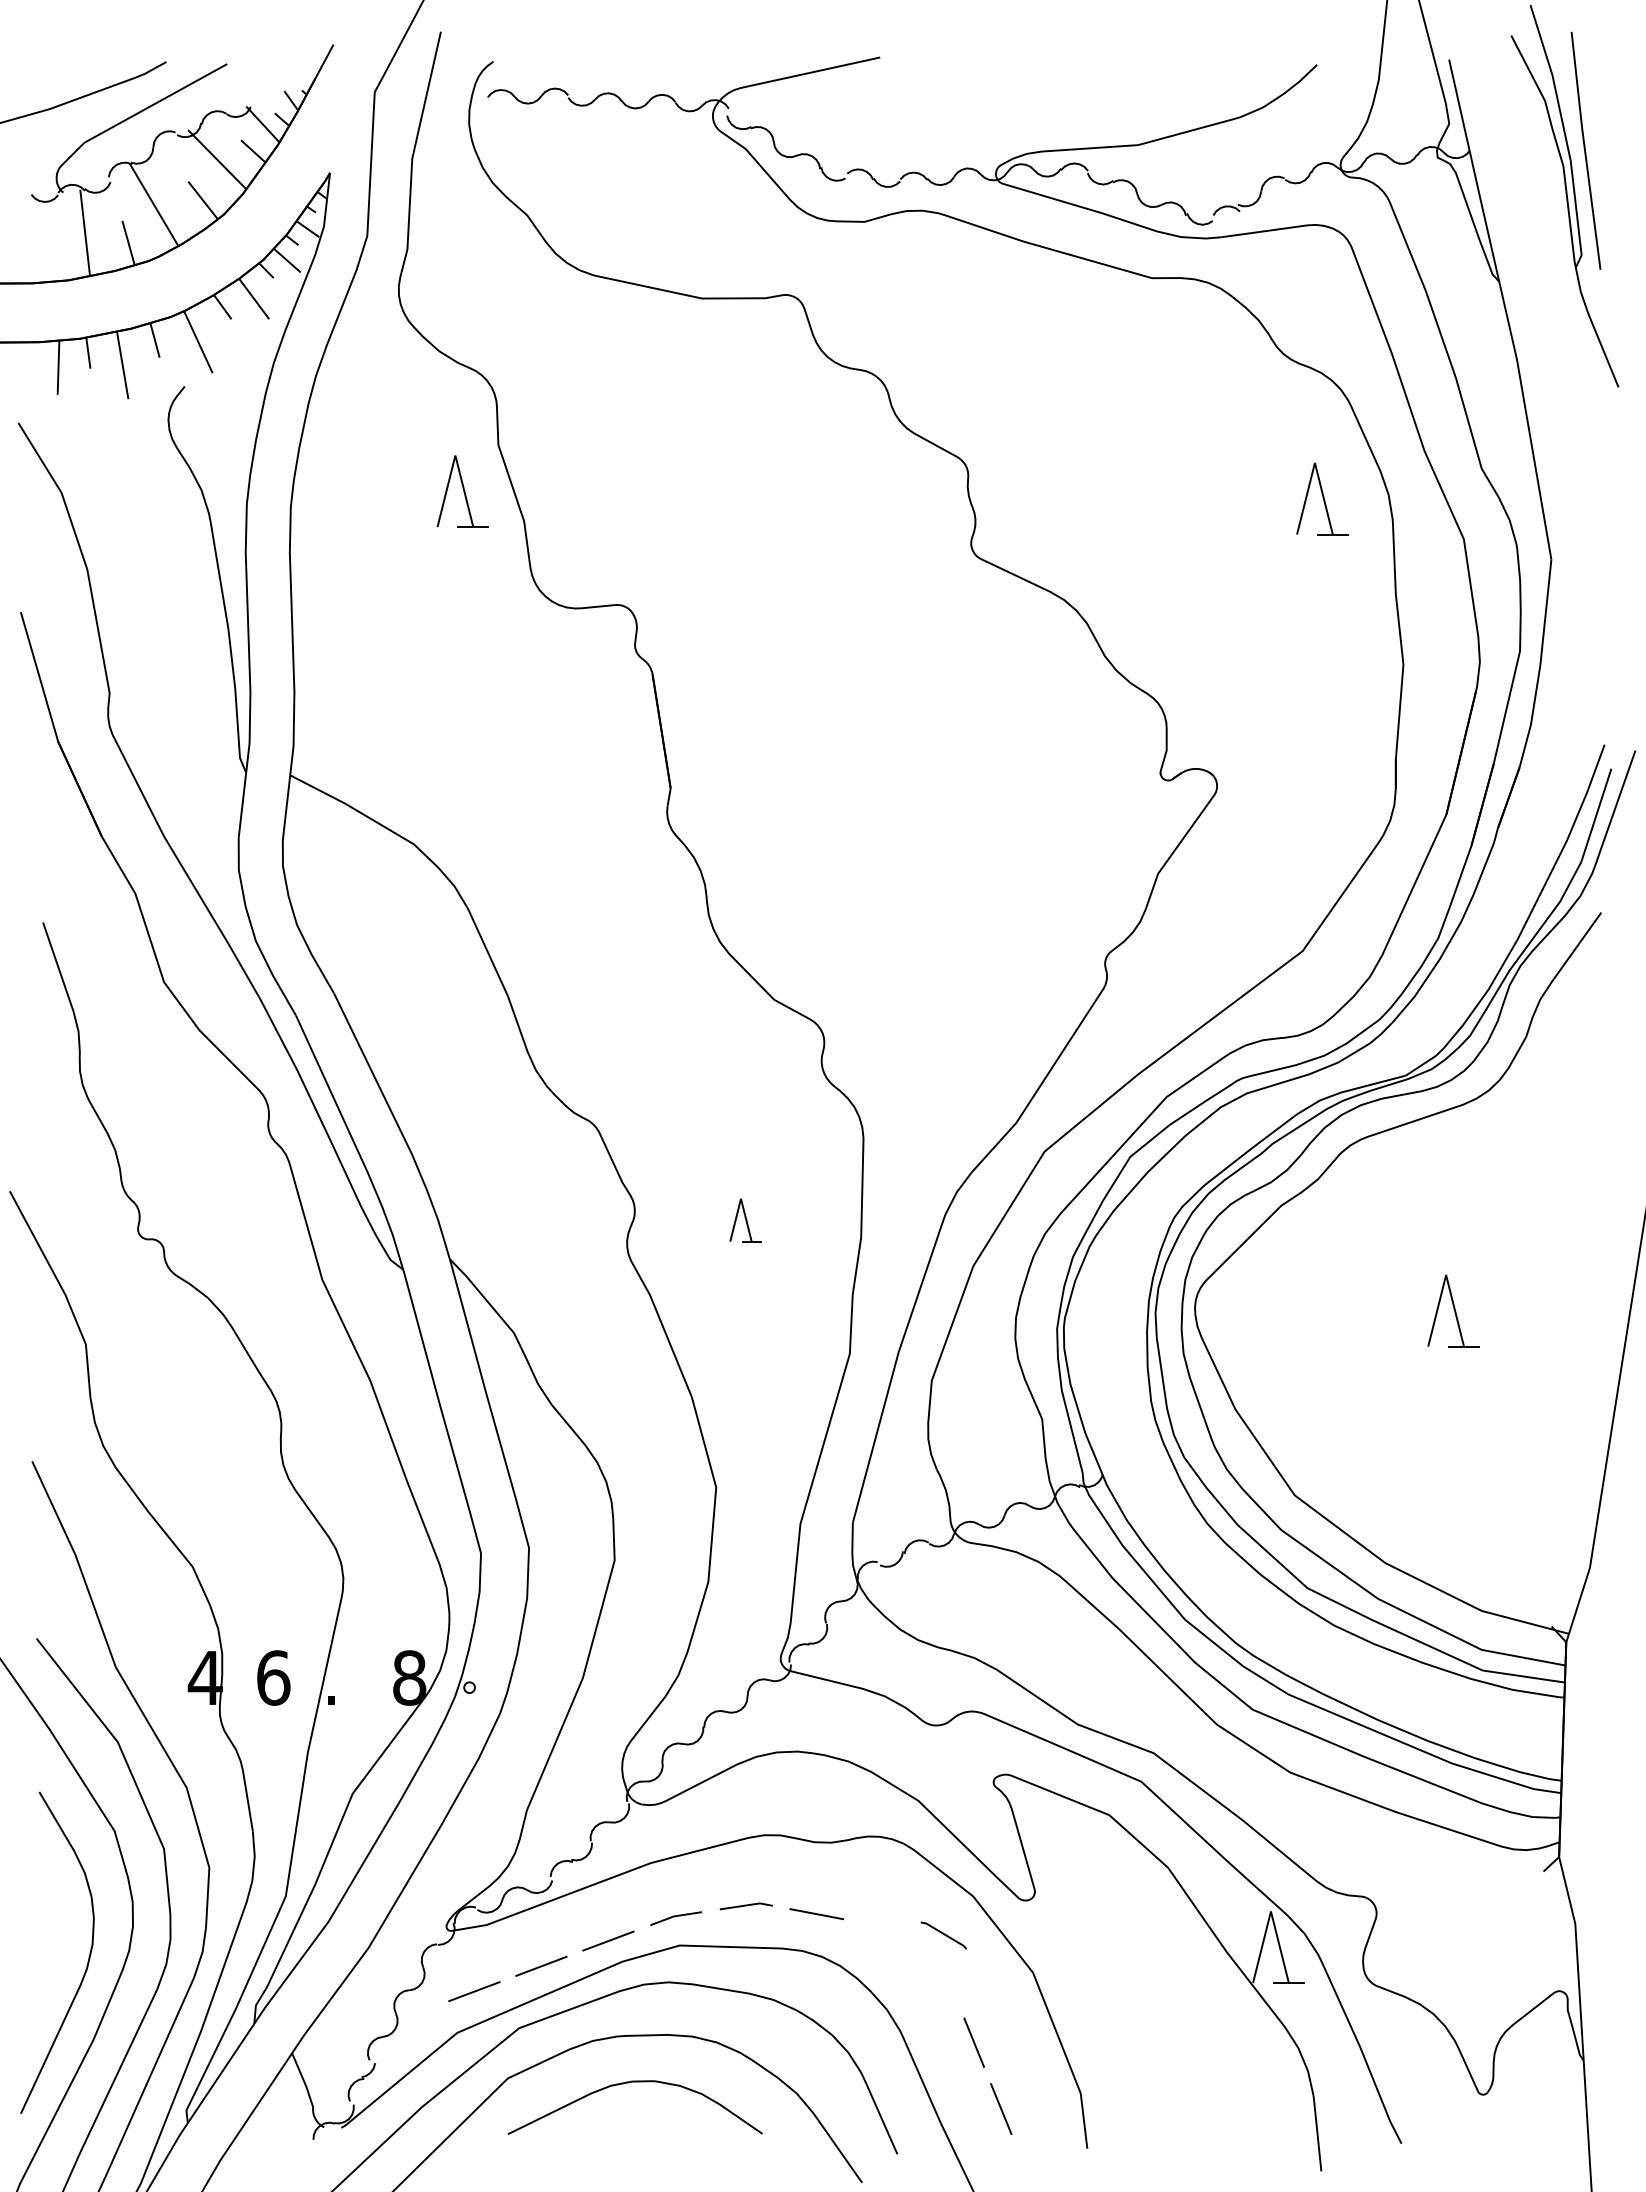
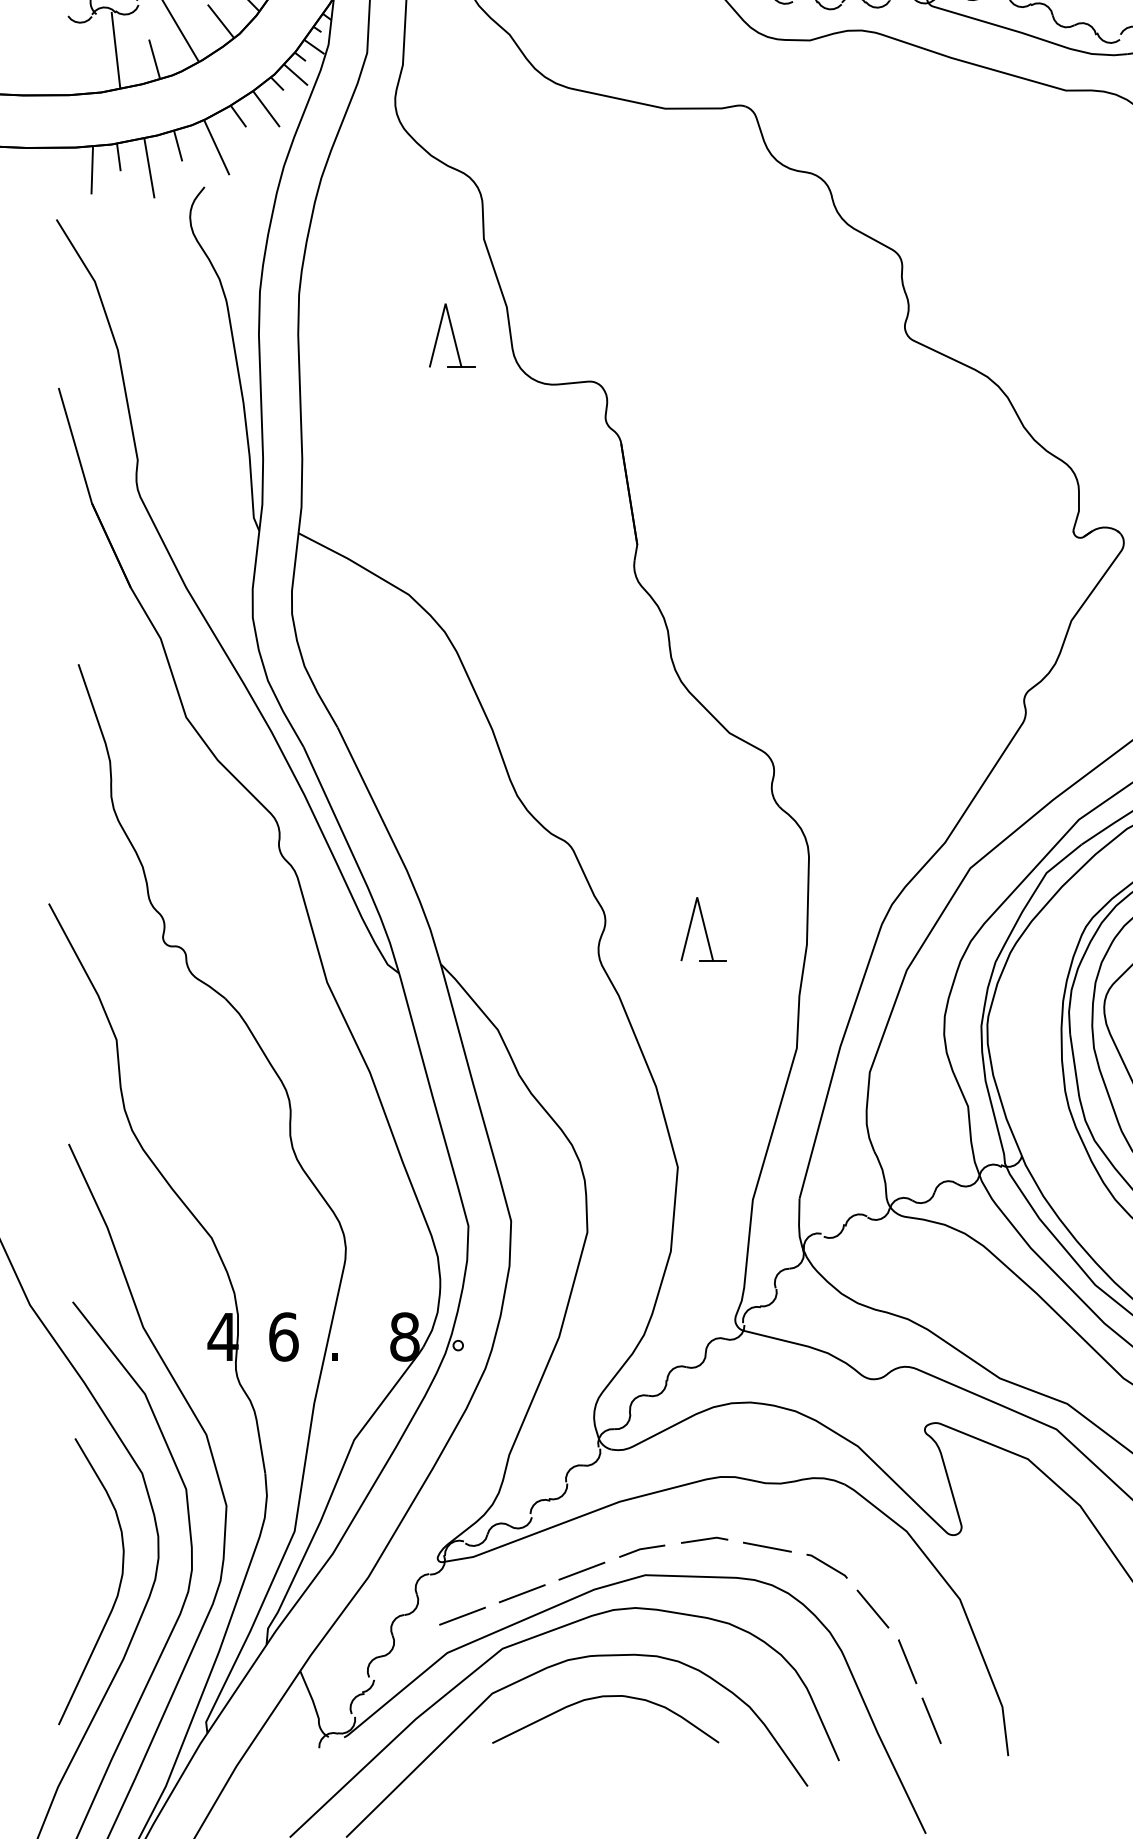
part: (462, 491) -> (451, 335), moved
part: (745, 1220) -> (703, 929), size x1.67
line: (943, 1934) -> (826, 1565), moved
line: (935, 1983) -> (873, 1608), added

